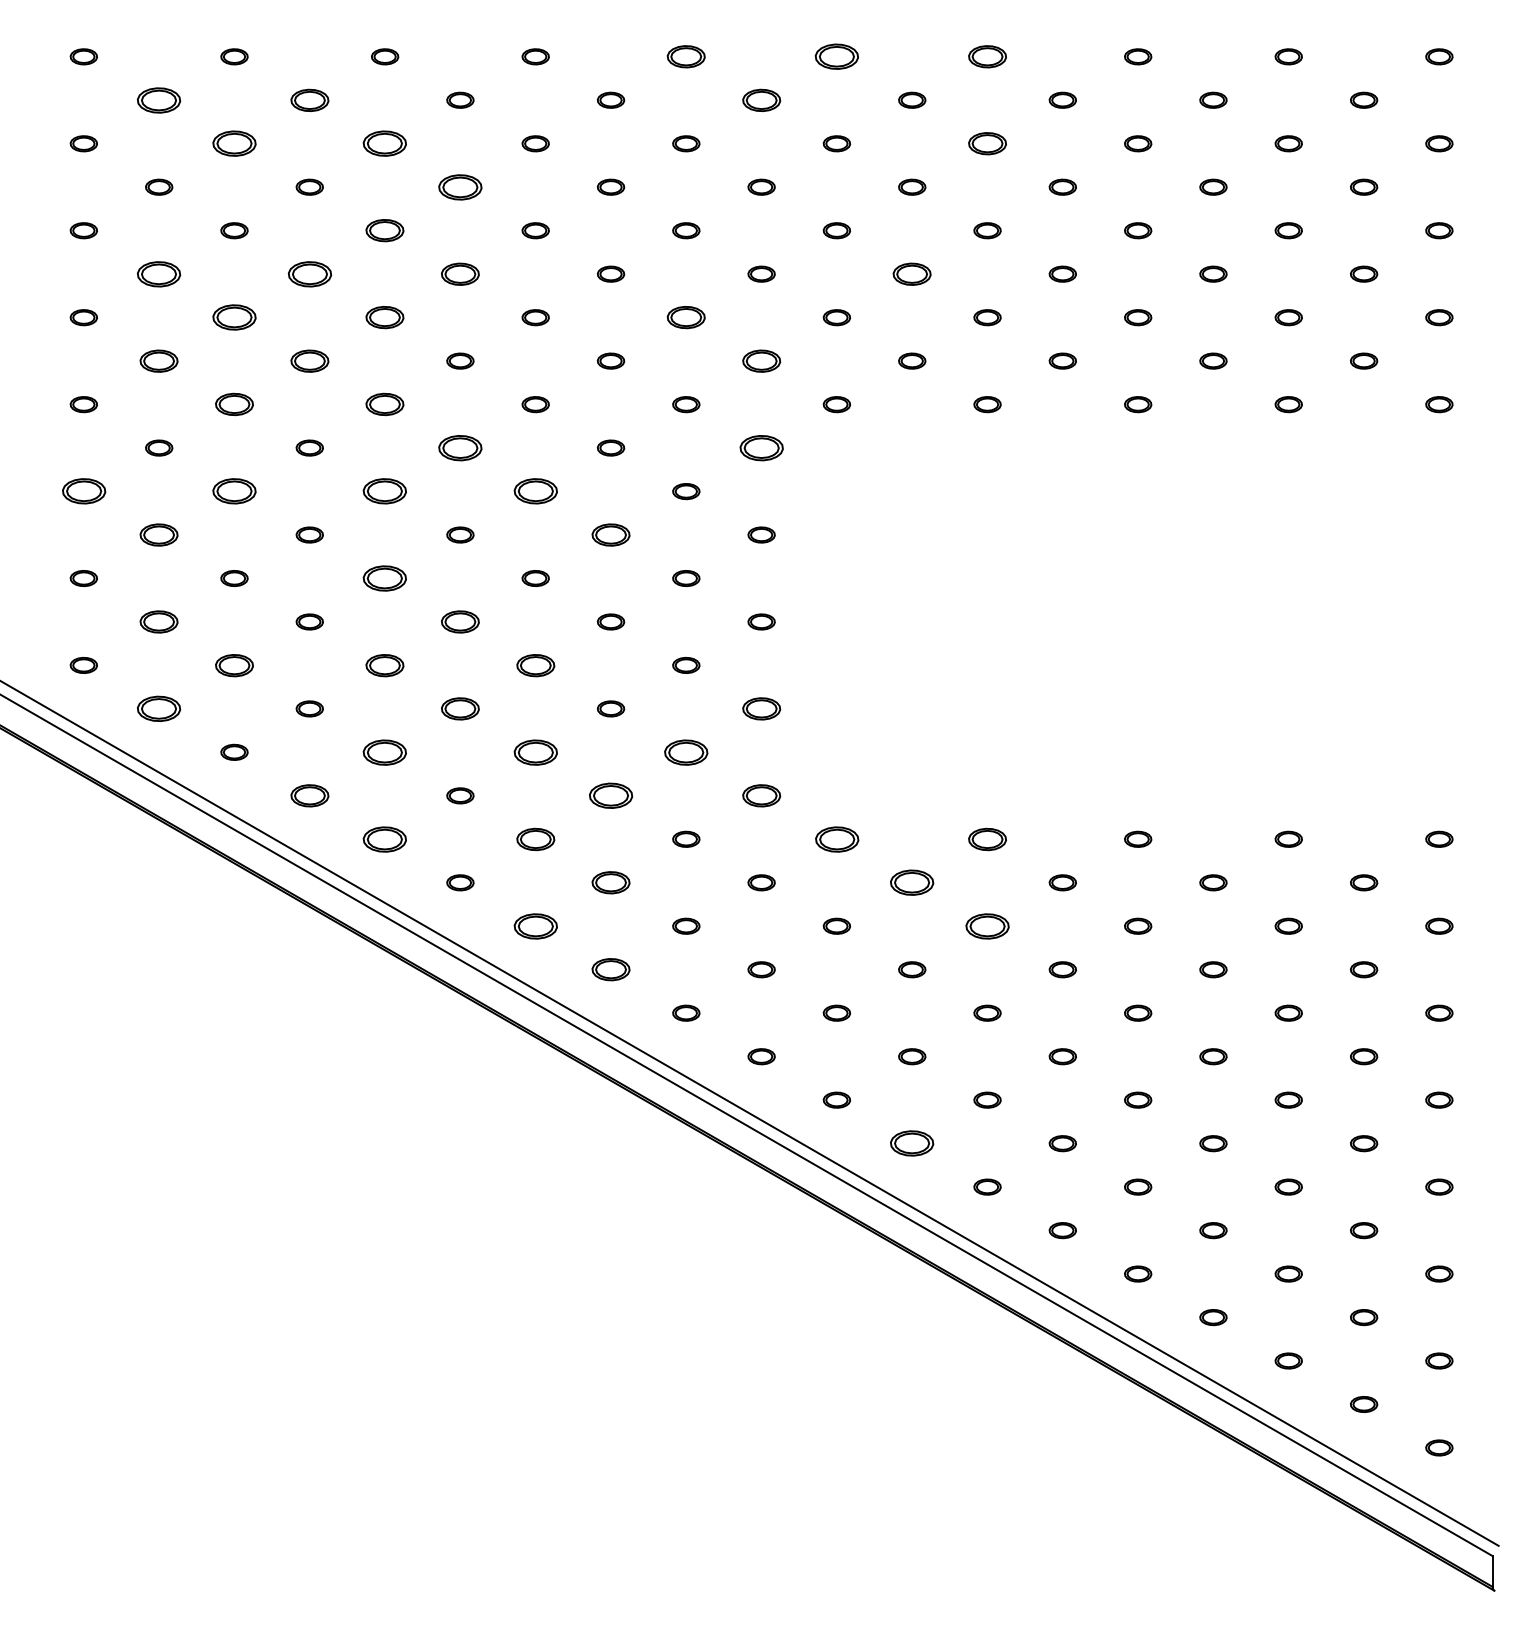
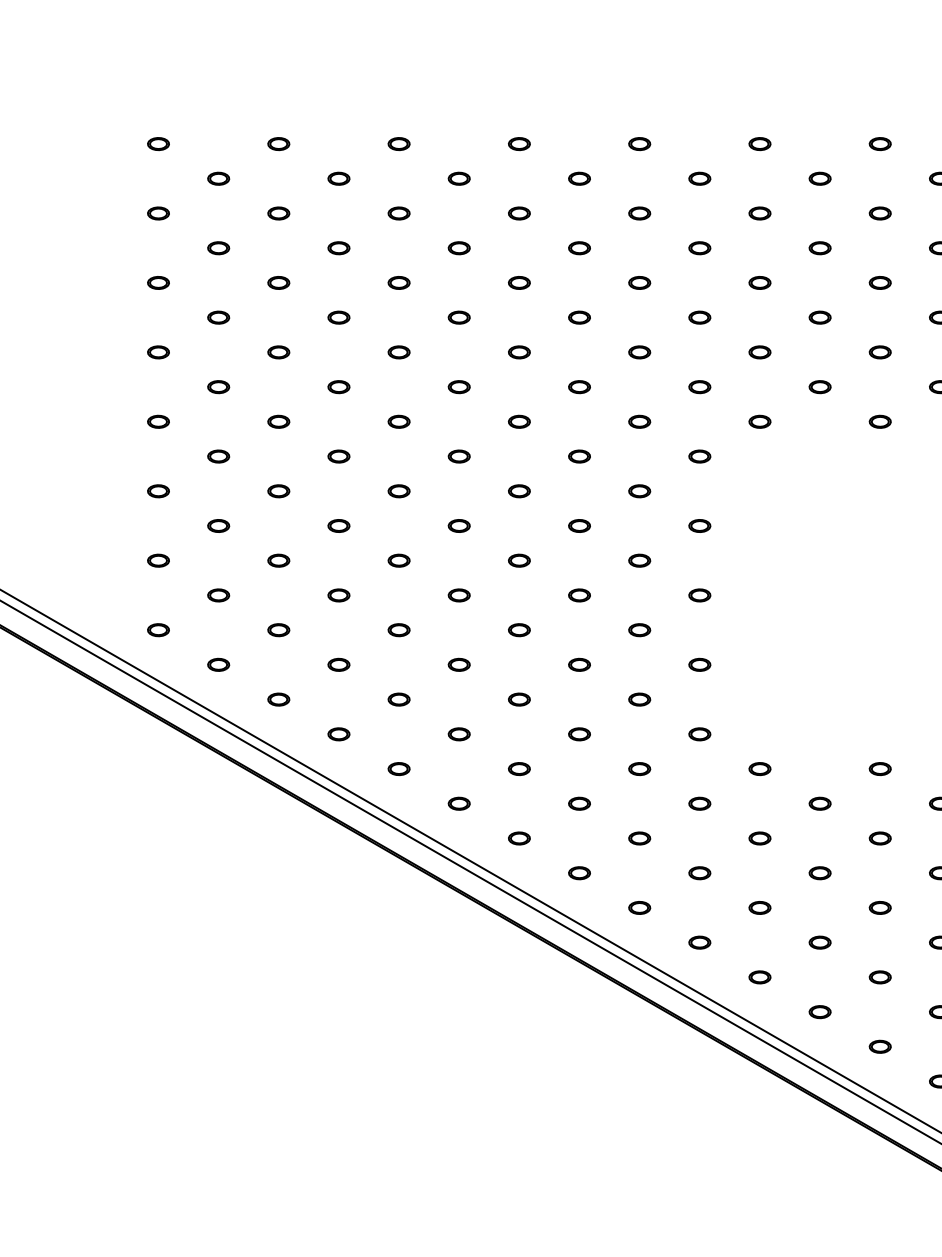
part: (686, 56) -> (639, 143), size x0.71
part: (836, 56) -> (759, 143), size x0.62
part: (987, 56) -> (880, 143), size x0.71
part: (159, 99) -> (218, 178), size x0.62
part: (309, 99) -> (338, 178), size x0.71
part: (761, 99) -> (699, 178), size x0.71
part: (234, 143) -> (278, 213), size x0.62
part: (385, 143) -> (399, 213), size x0.62
part: (987, 143) -> (880, 213), size x0.71
part: (460, 186) -> (459, 247), size x0.62
part: (385, 230) -> (399, 282), size x0.71
part: (159, 273) -> (218, 317), size x0.62
part: (309, 273) -> (338, 317), size x0.62
part: (460, 273) -> (459, 317), size x0.71
part: (912, 273) -> (820, 317), size x0.71
part: (234, 317) -> (278, 352), size x0.62
part: (385, 317) -> (399, 352), size x0.71
part: (686, 317) -> (639, 352), size x0.71
part: (159, 360) -> (218, 386), size x0.71
part: (309, 360) -> (338, 386), size x0.71
part: (761, 360) -> (699, 386), size x0.71
part: (234, 404) -> (278, 421), size x0.71
part: (385, 404) -> (399, 421), size x0.71
part: (460, 447) -> (459, 456), size x0.62
part: (761, 447) -> (699, 456), size x0.62
part: (83, 491) -> (158, 491), size x0.62
part: (234, 491) -> (278, 491), size x0.62
part: (385, 491) -> (399, 491), size x0.62
part: (535, 491) -> (519, 491), size x0.62
part: (159, 534) -> (218, 525), size x0.71
part: (610, 534) -> (579, 525), size x0.71
part: (385, 578) -> (399, 560), size x0.62
part: (159, 621) -> (218, 595), size x0.71
part: (460, 621) -> (459, 595), size x0.71
part: (234, 664) -> (278, 629), size x0.71
part: (385, 664) -> (399, 629), size x0.71
part: (535, 664) -> (519, 629), size x0.71
part: (159, 708) -> (218, 664), size x0.62
part: (460, 708) -> (459, 664), size x0.71
part: (761, 708) -> (699, 664), size x0.71
part: (385, 751) -> (399, 698), size x0.62
part: (535, 751) -> (519, 698), size x0.62
part: (686, 751) -> (639, 698), size x0.62
part: (309, 795) -> (338, 734), size x0.71
part: (610, 795) -> (579, 734), size x0.62
part: (761, 795) -> (699, 734), size x0.71
part: (385, 838) -> (399, 768), size x0.62
part: (535, 838) -> (519, 768), size x0.71
part: (836, 838) -> (759, 768), size x0.62
part: (987, 838) -> (880, 768), size x0.71
part: (610, 882) -> (579, 803), size x0.71
part: (912, 882) -> (820, 803), size x0.62
part: (535, 925) -> (519, 837), size x0.62
part: (987, 925) -> (880, 837), size x0.62
part: (610, 969) -> (579, 873), size x0.71
part: (912, 1143) -> (820, 1011), size x0.62

